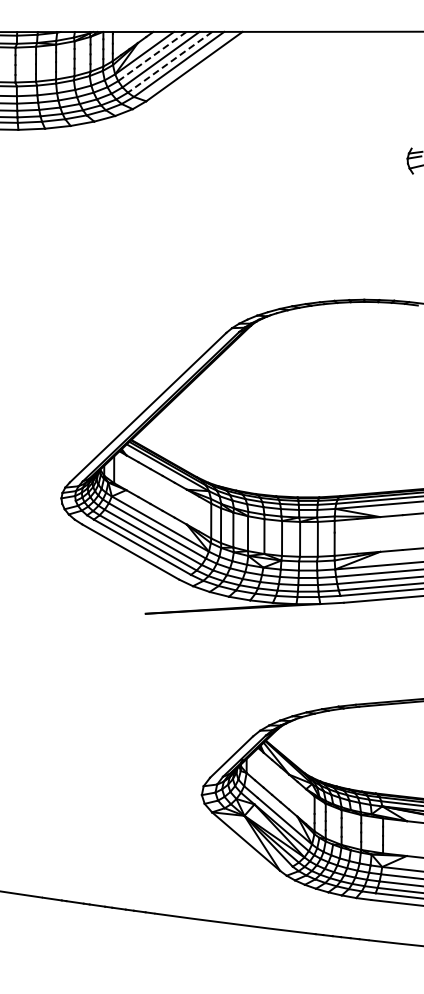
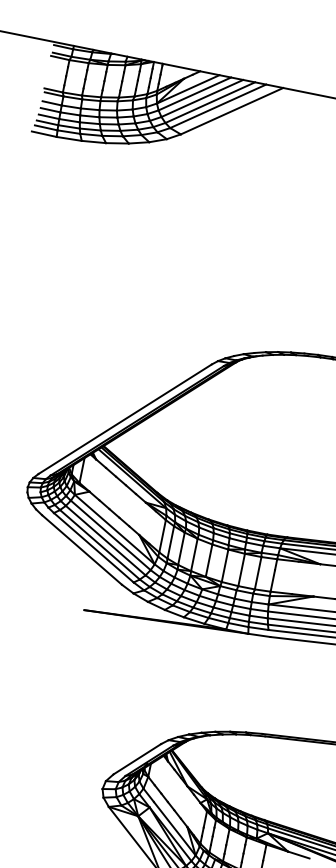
line: (151, 56) -> (194, 93), dashed -> solid
line: (170, 62) -> (210, 102), dashed -> solid

